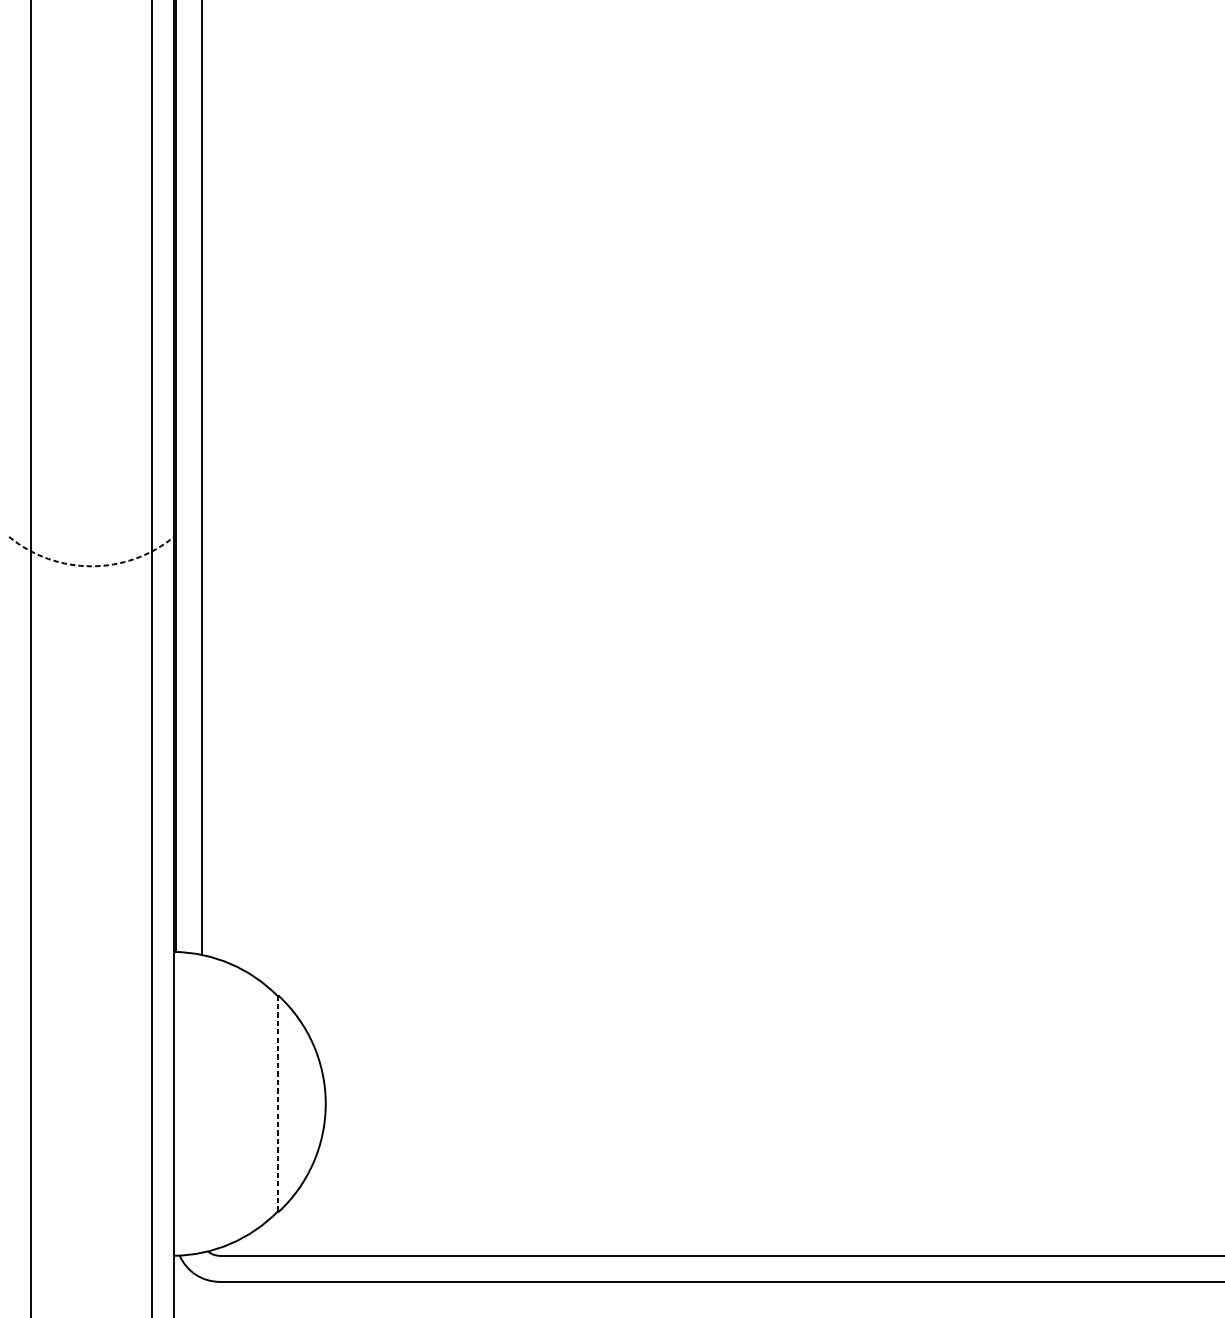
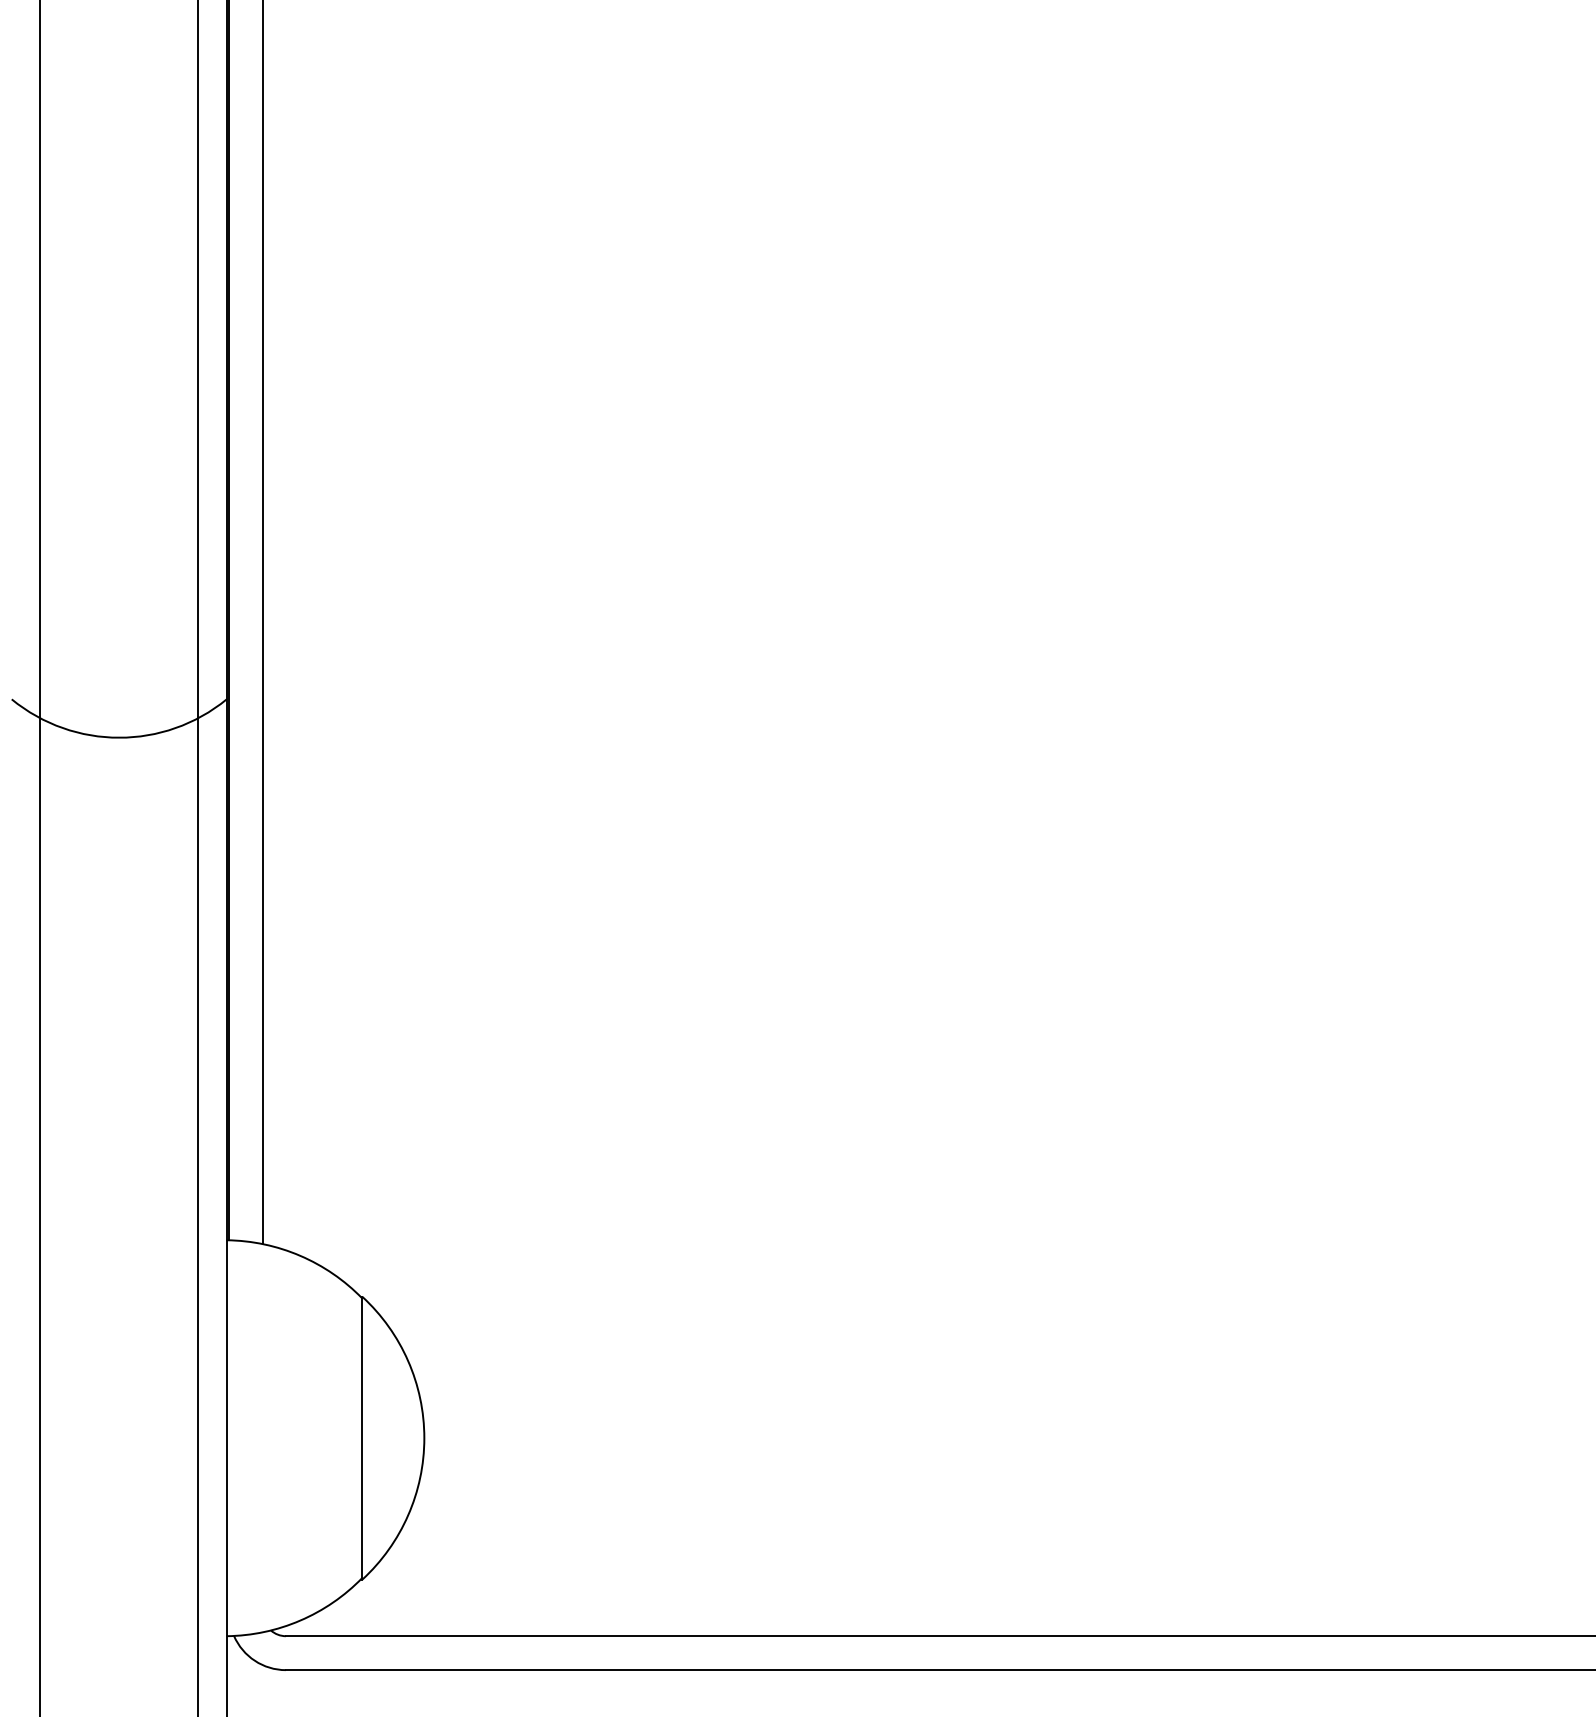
arc: (91, 566) -> (119, 737), dashed -> solid
line: (278, 1104) -> (362, 1438), dashed -> solid

